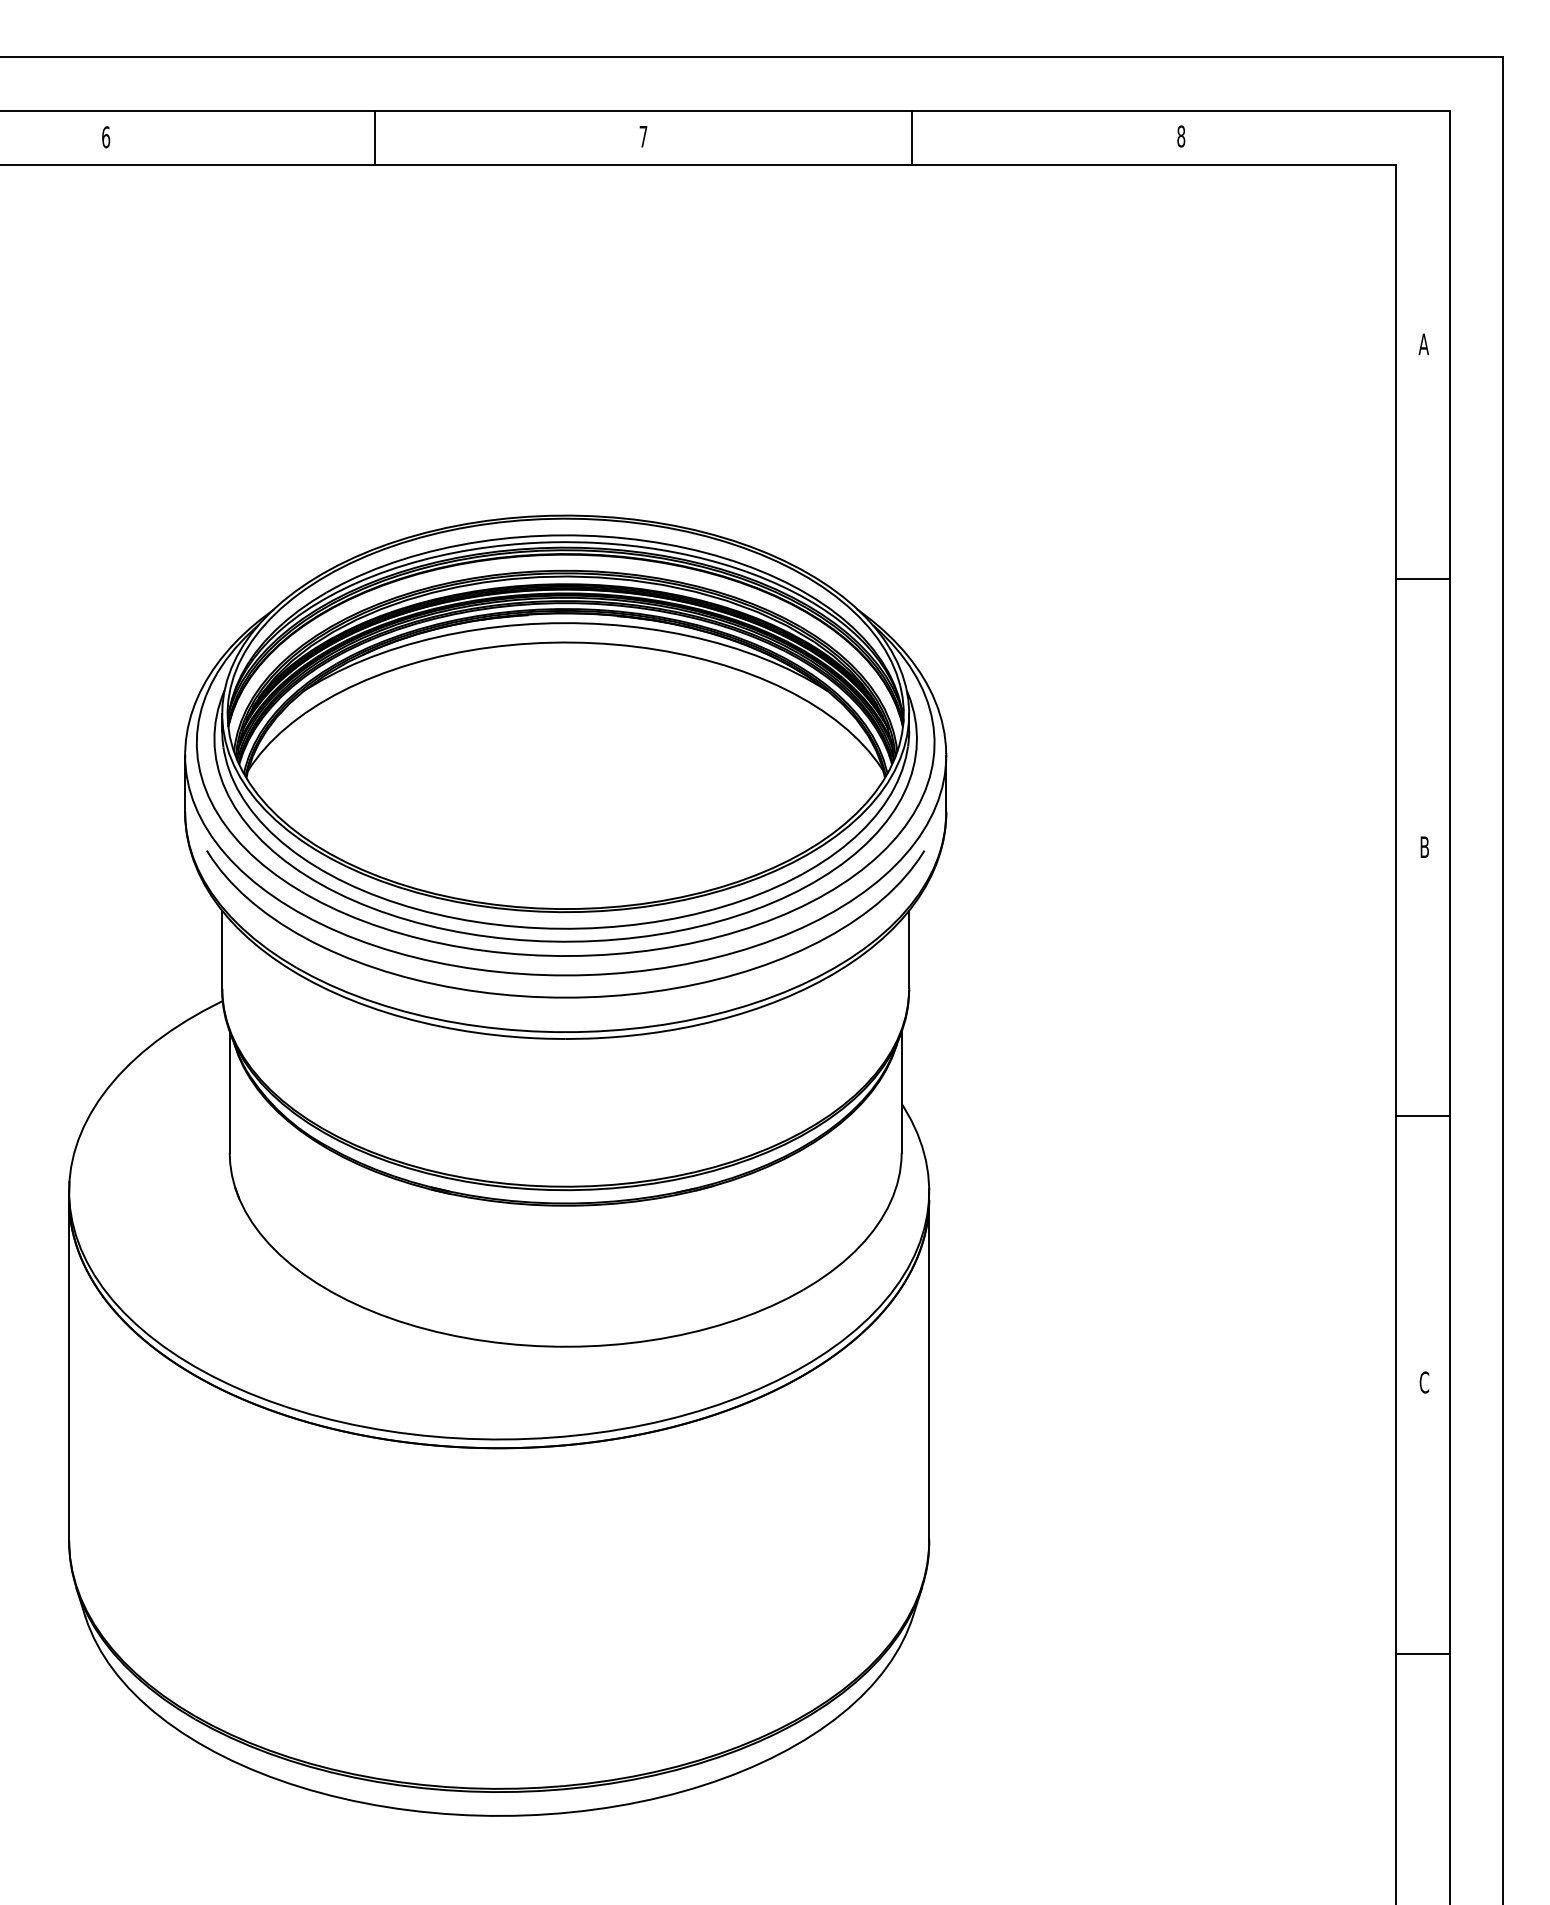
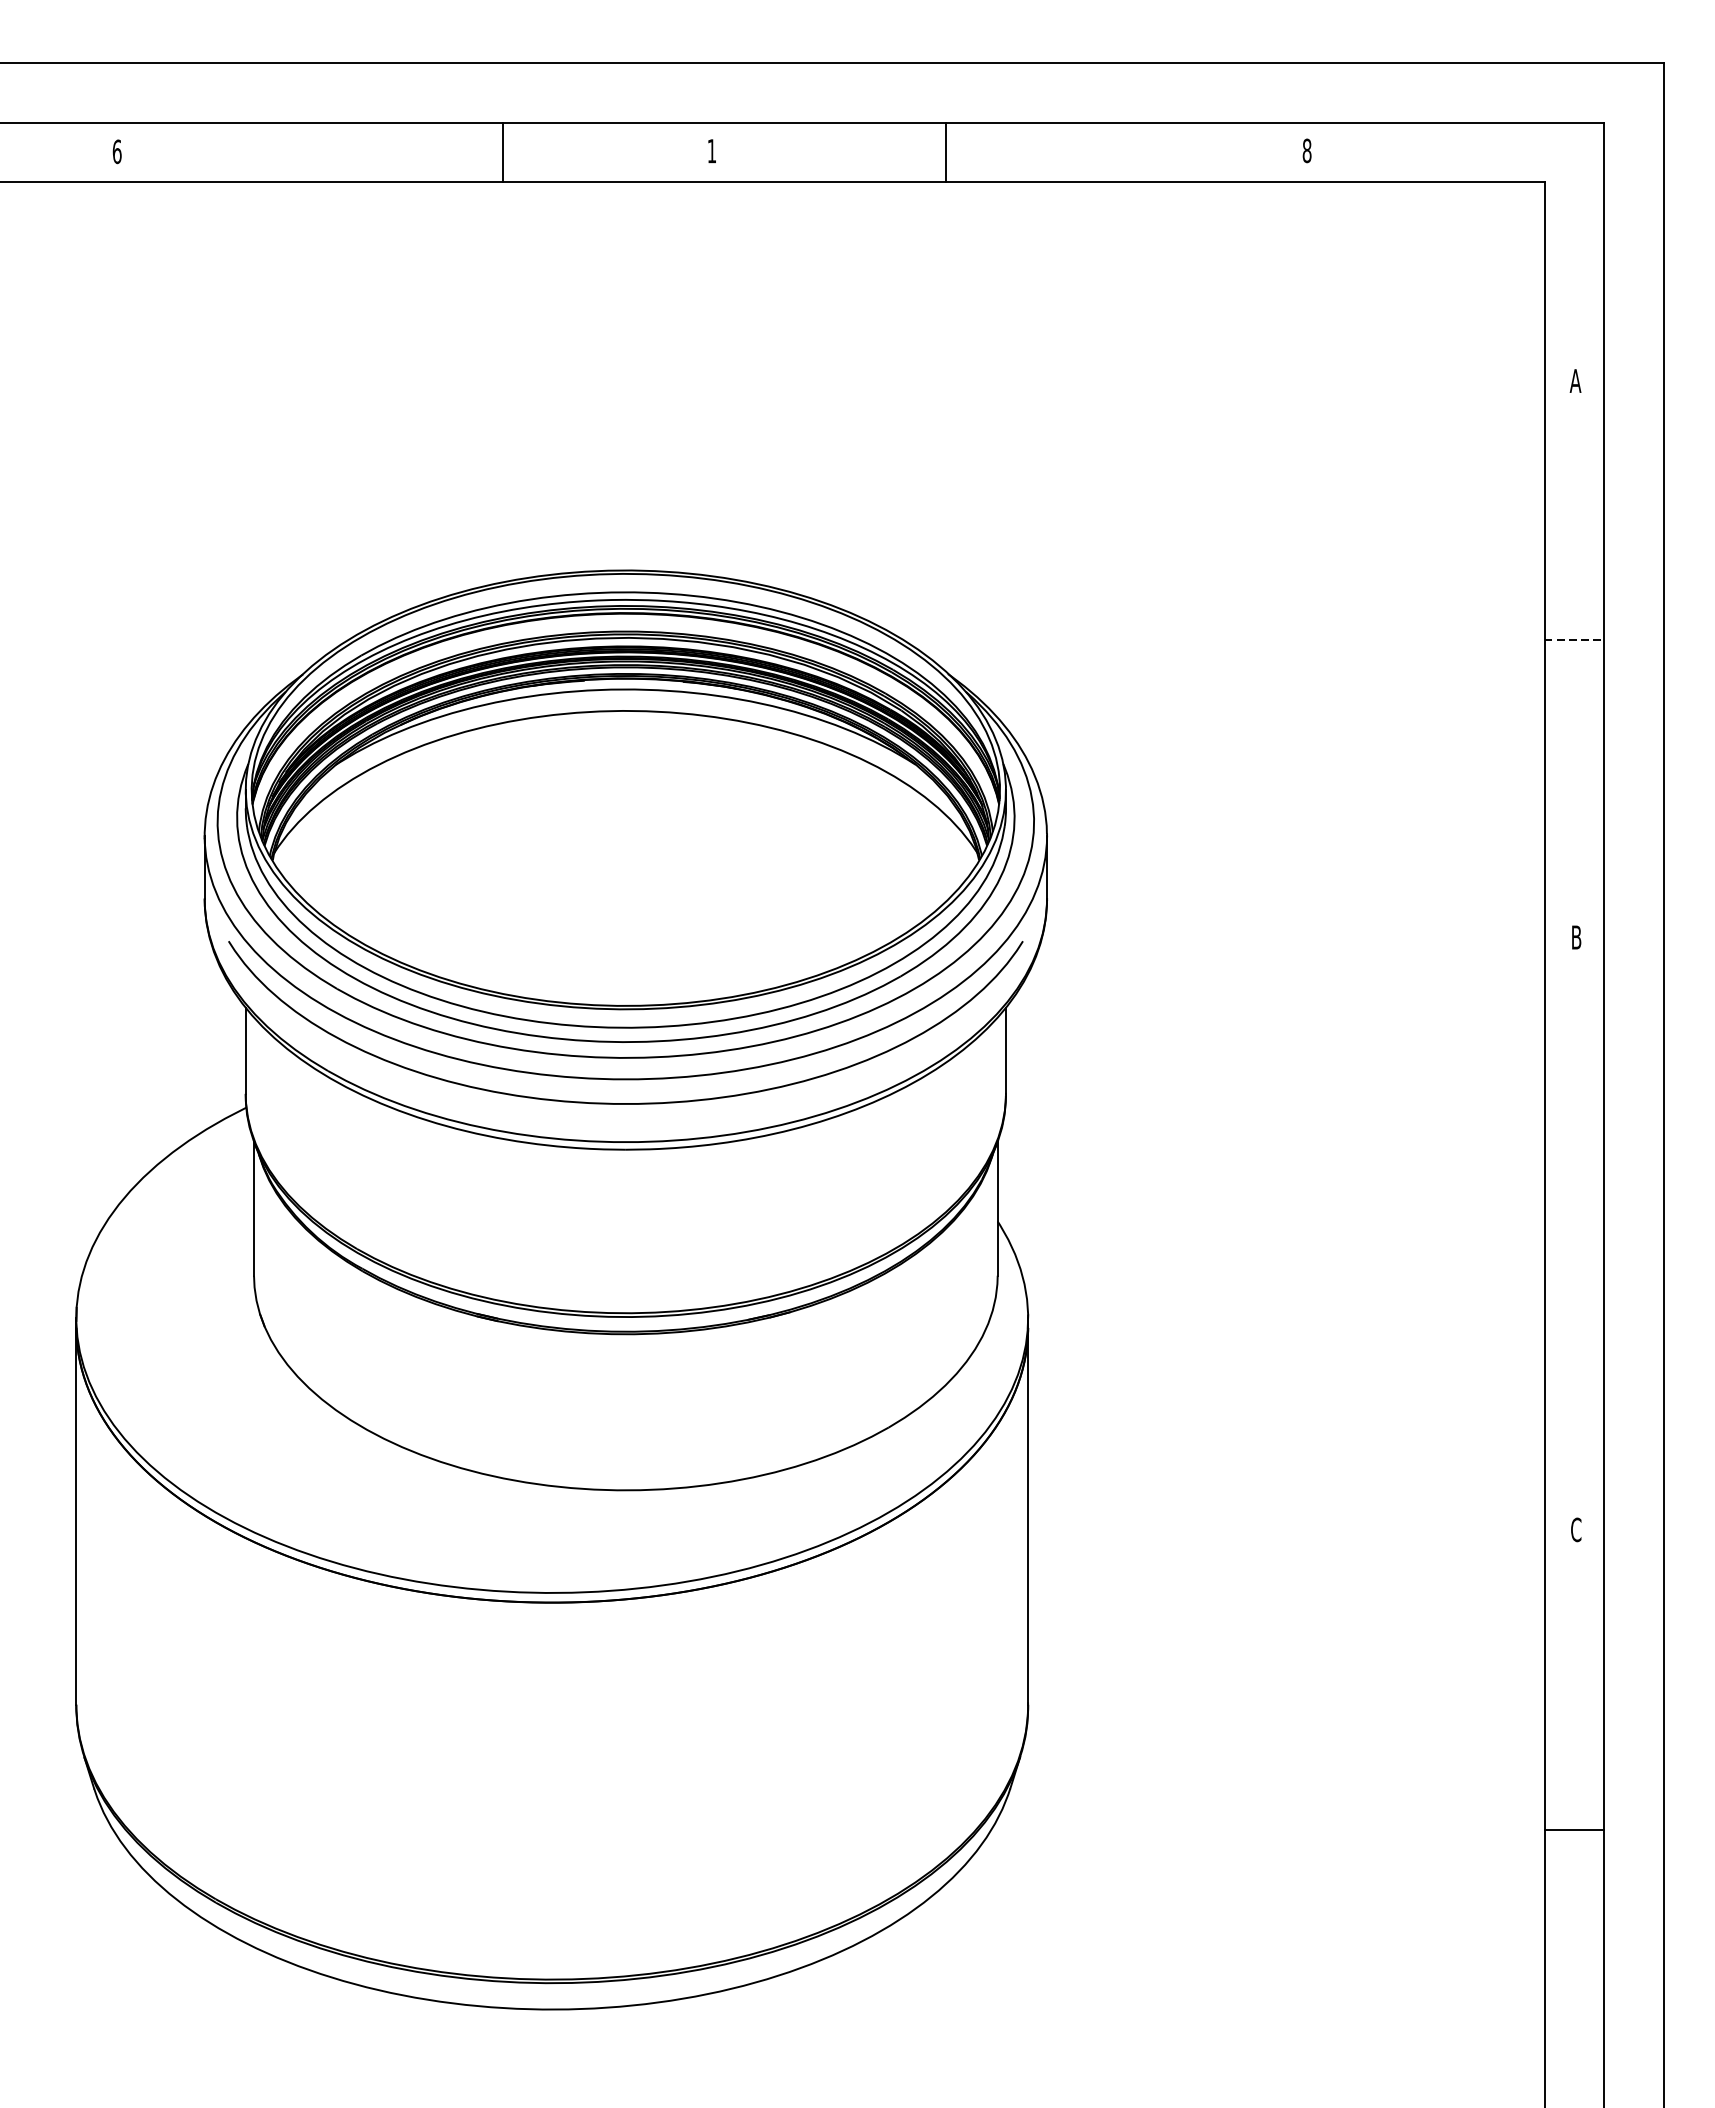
text: (643, 136) -> (711, 150), 7 -> 1
line: (374, 137) -> (502, 152), moved
line: (912, 137) -> (946, 152), moved
line: (1422, 578) -> (1574, 640), solid -> dashed
line: (1422, 1116) -> (1574, 1235), removed

